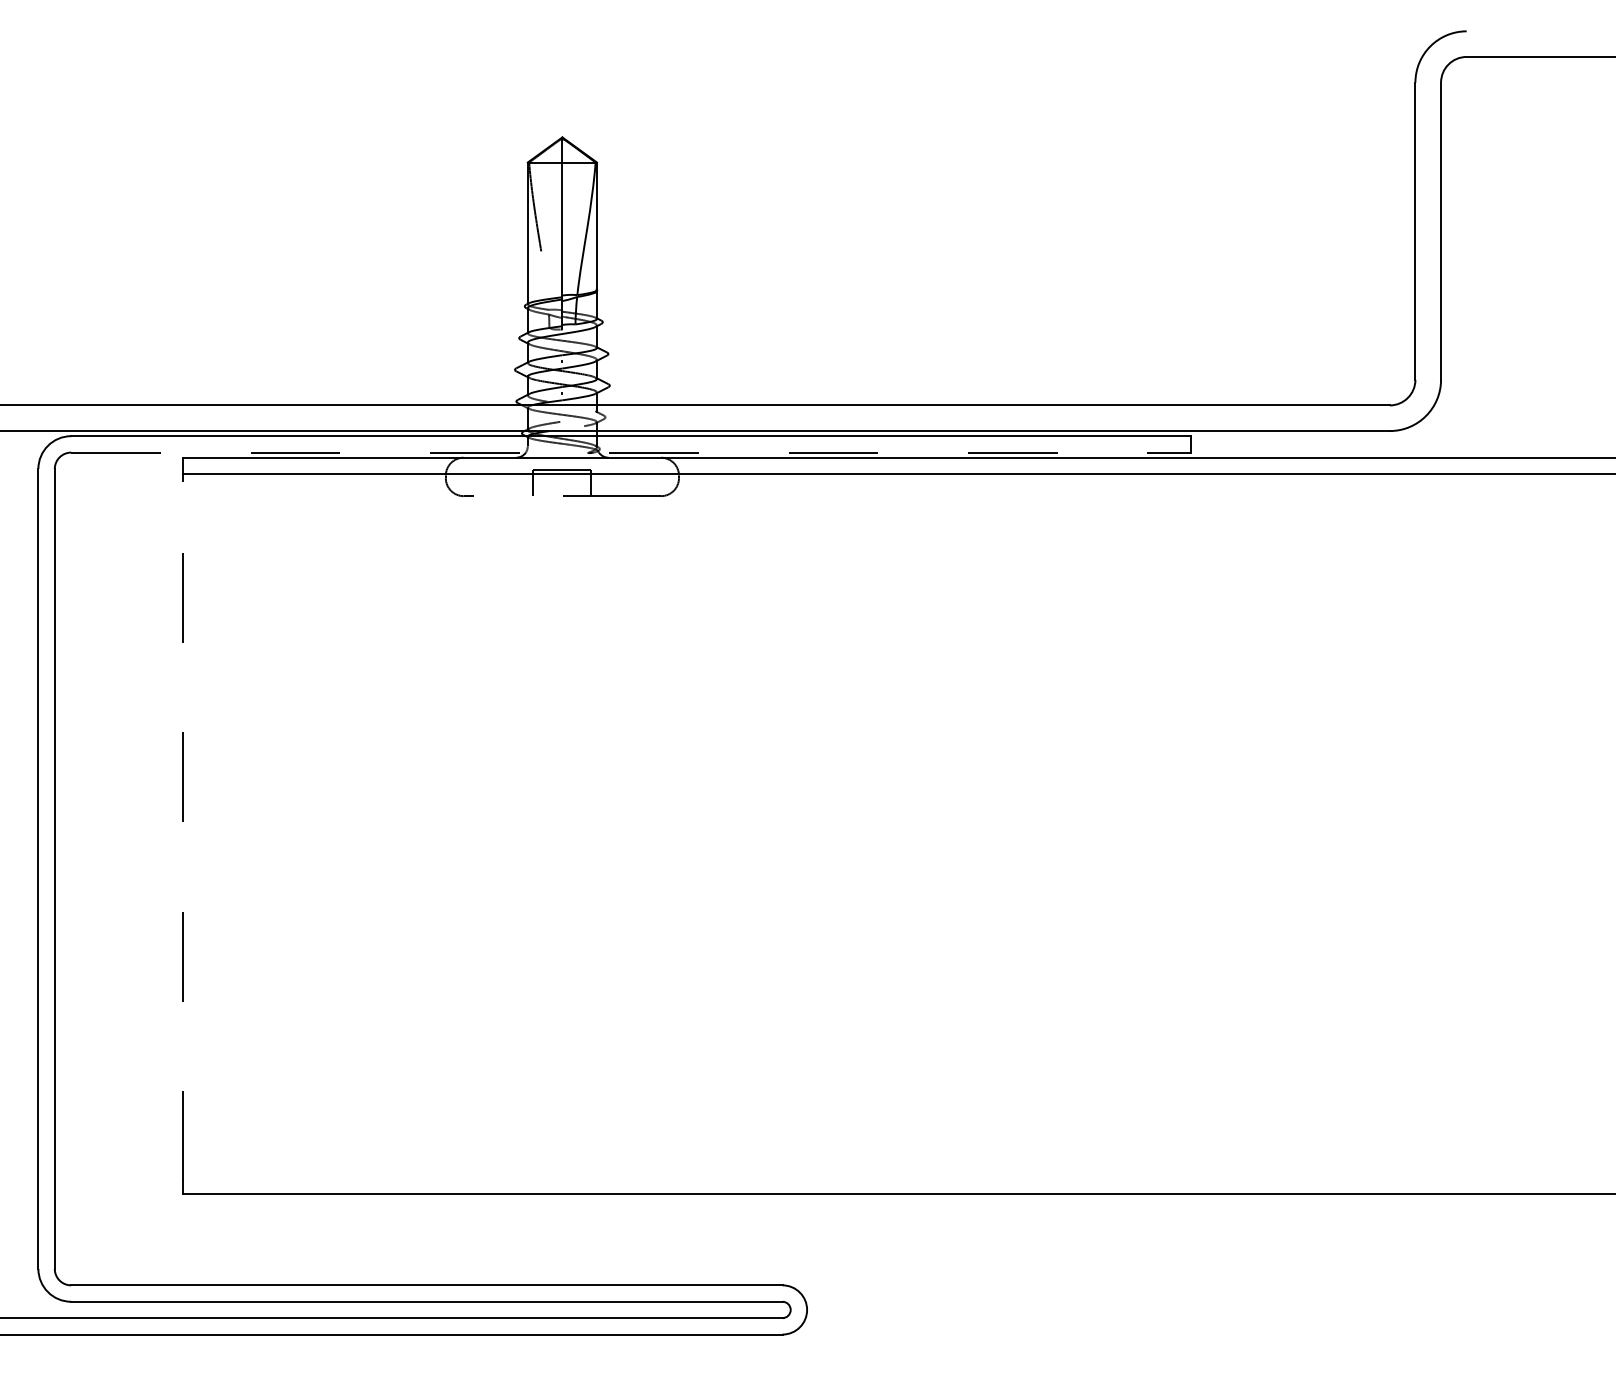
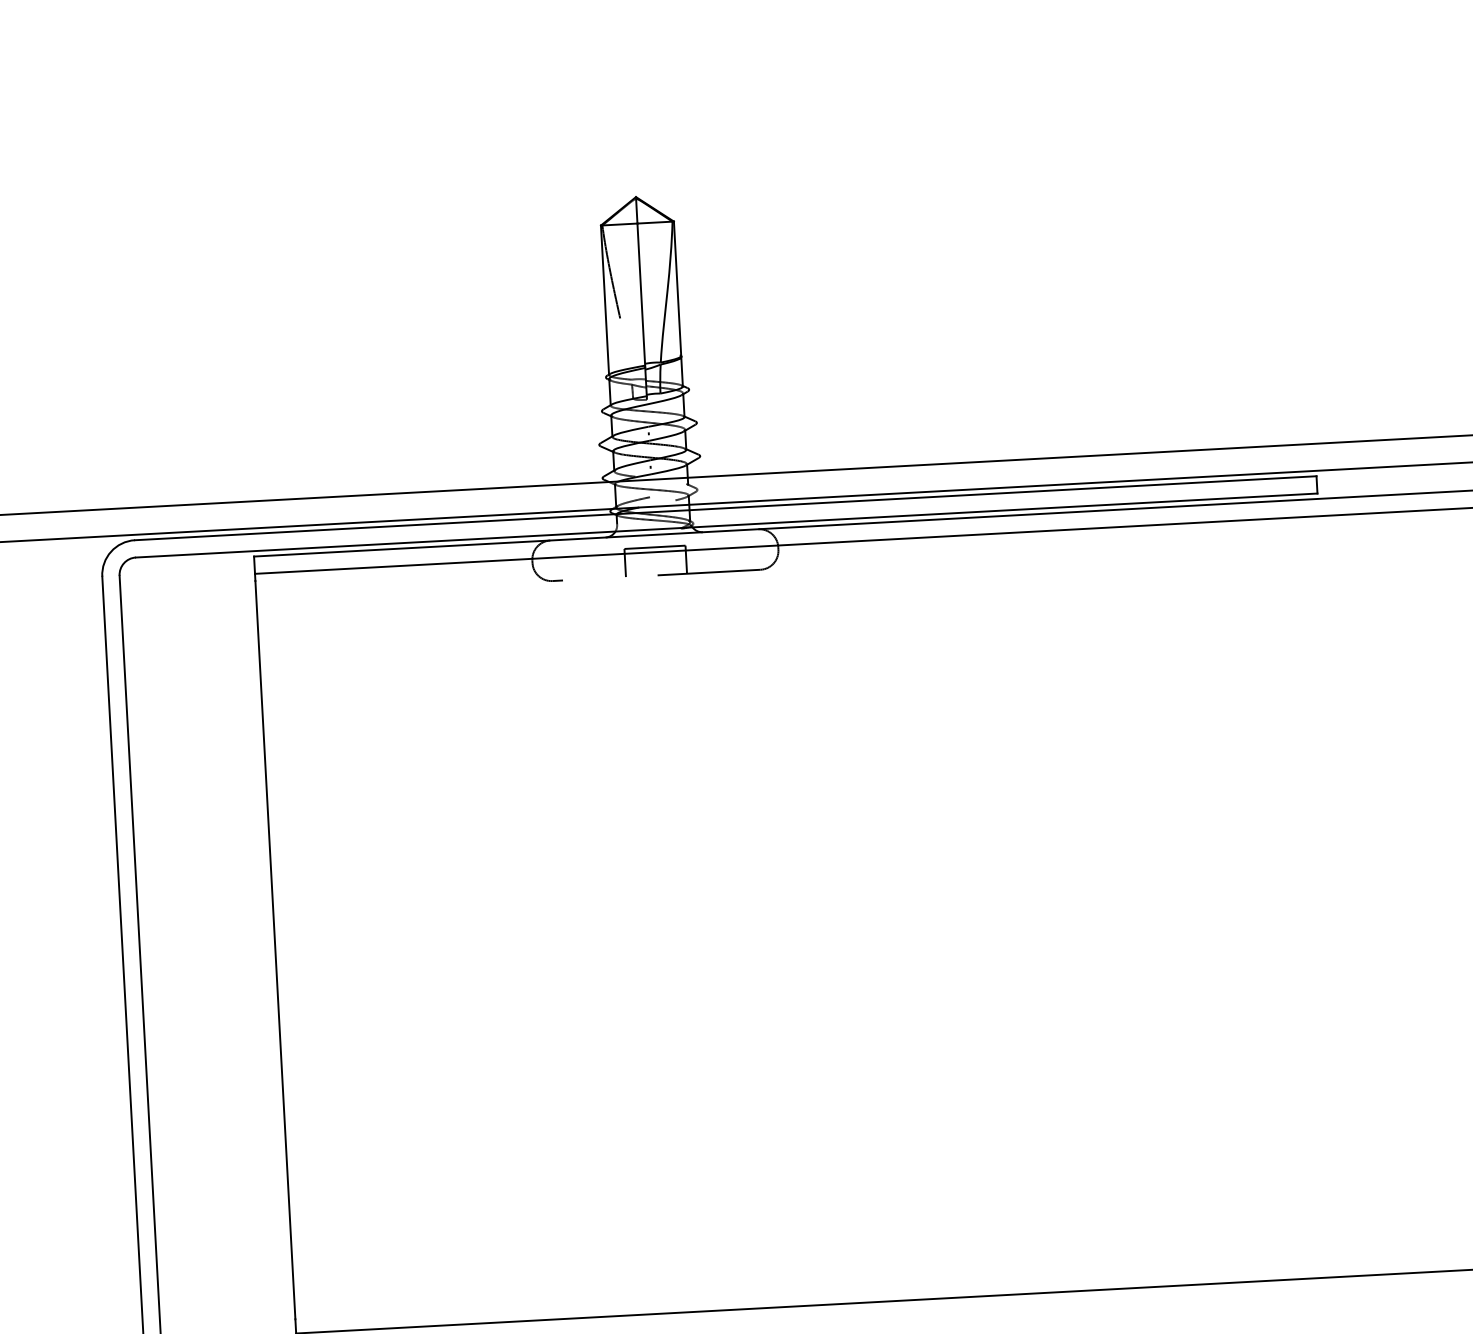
line: (631, 452) -> (726, 525), dashed -> solid
line: (182, 830) -> (274, 949), dashed -> solid

